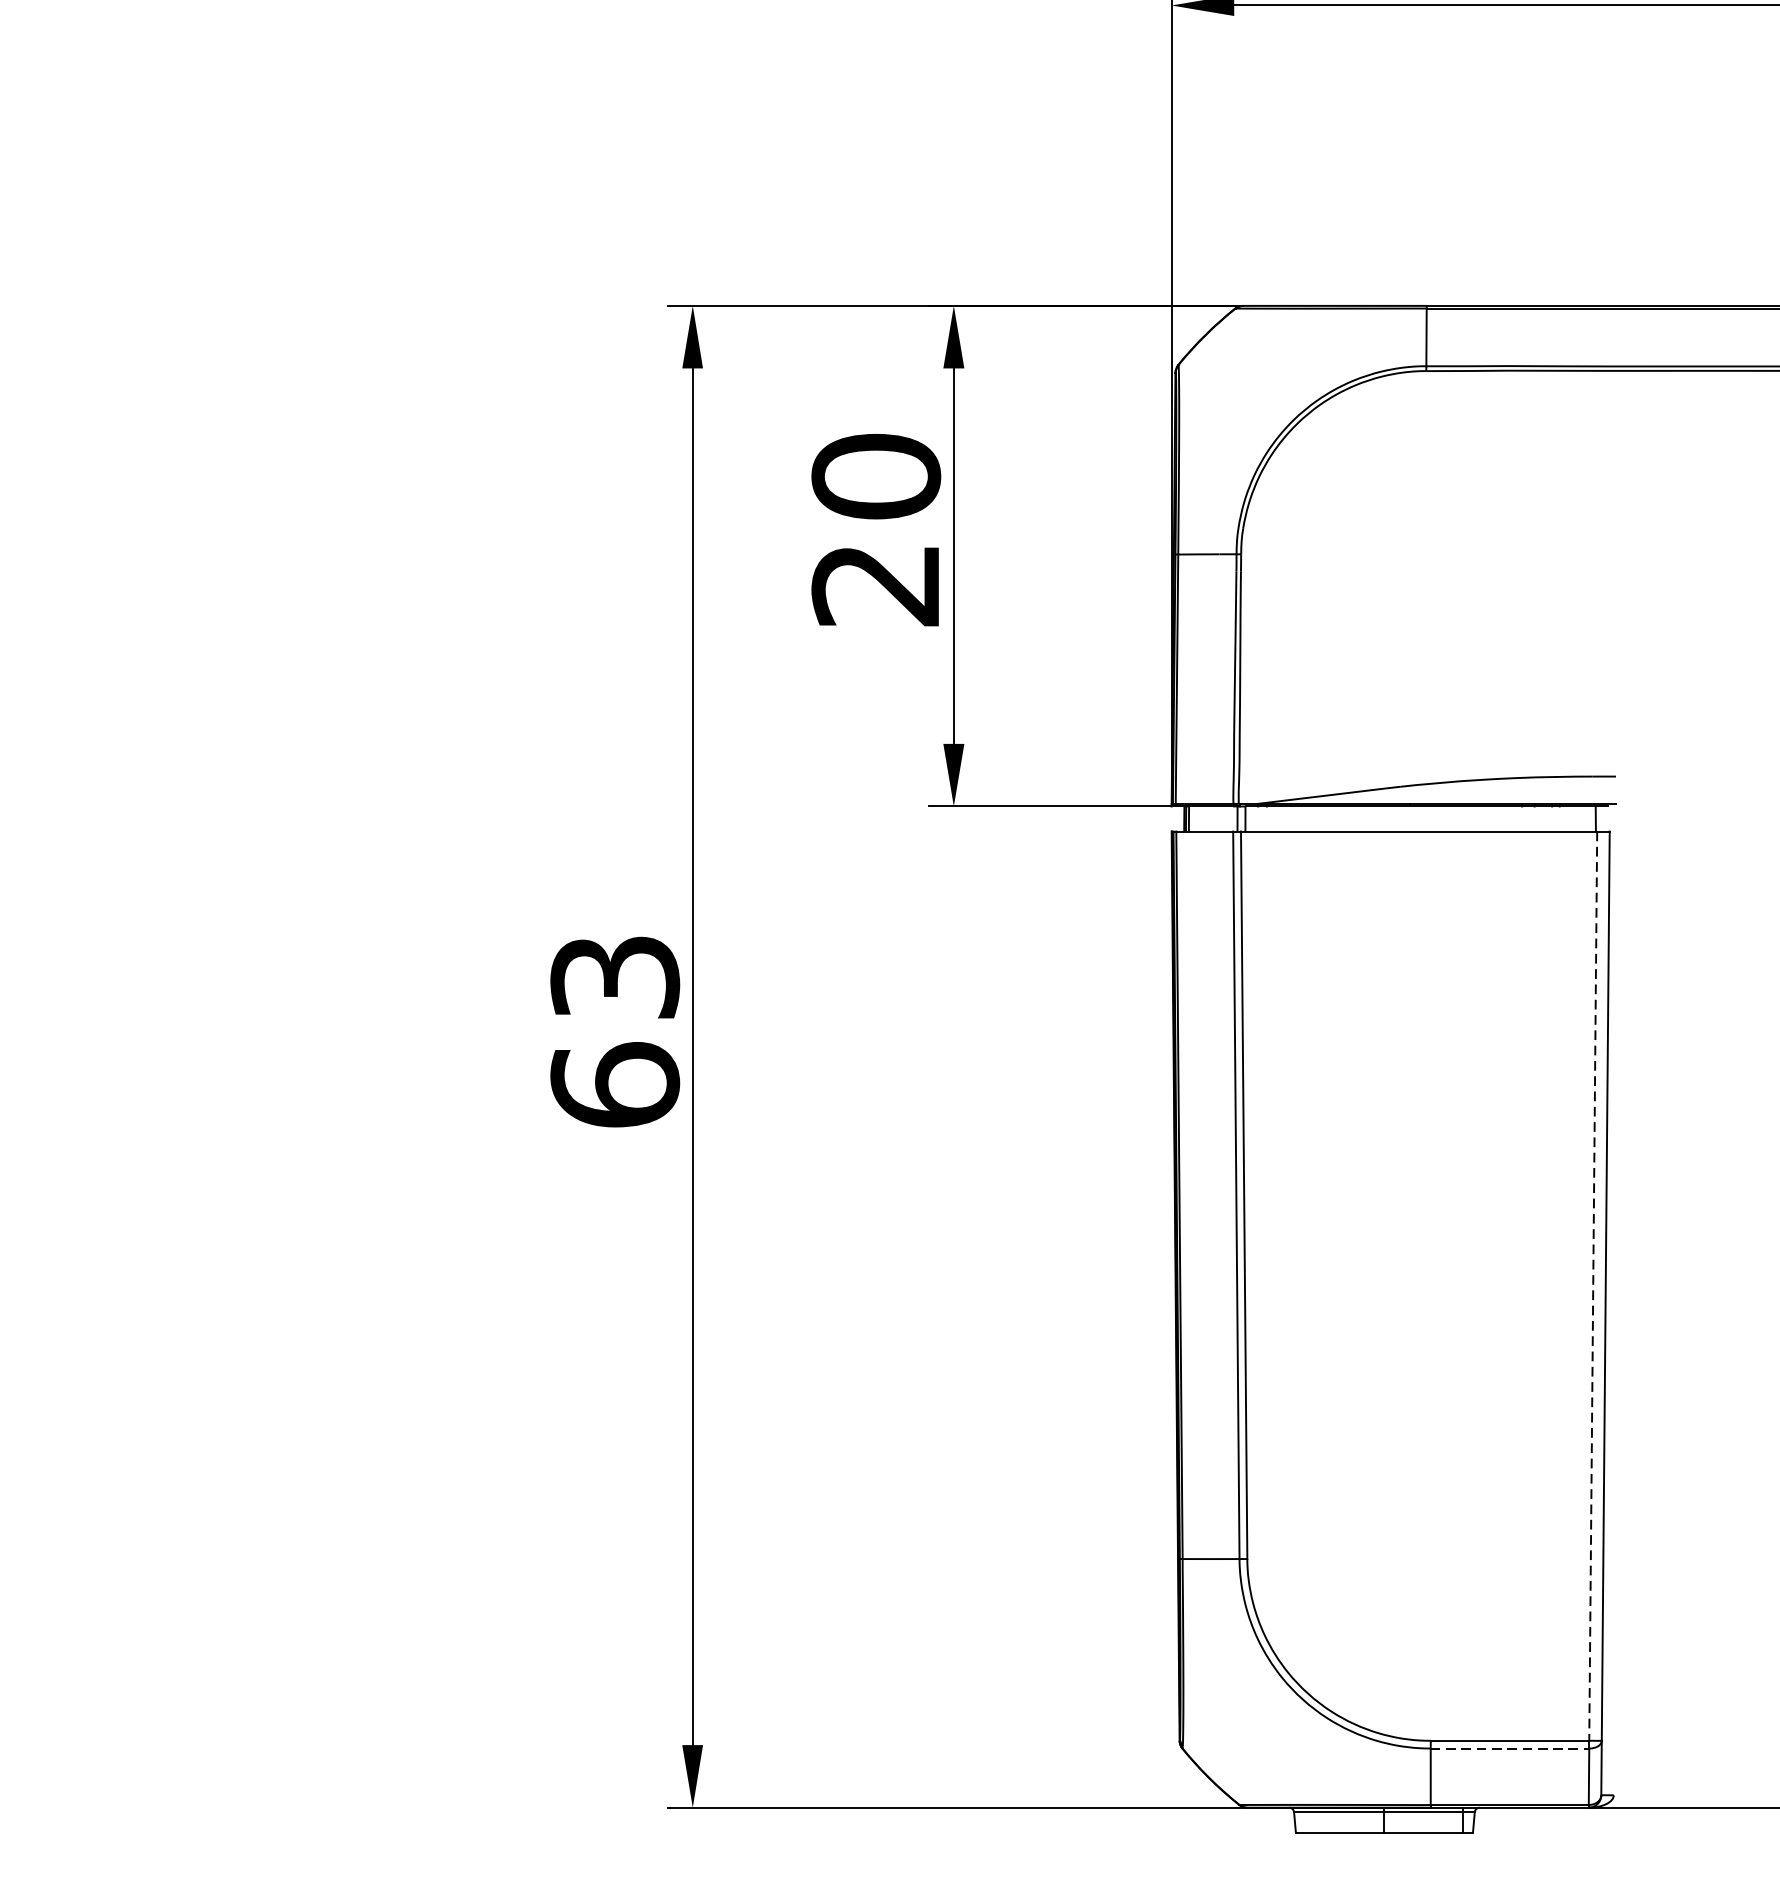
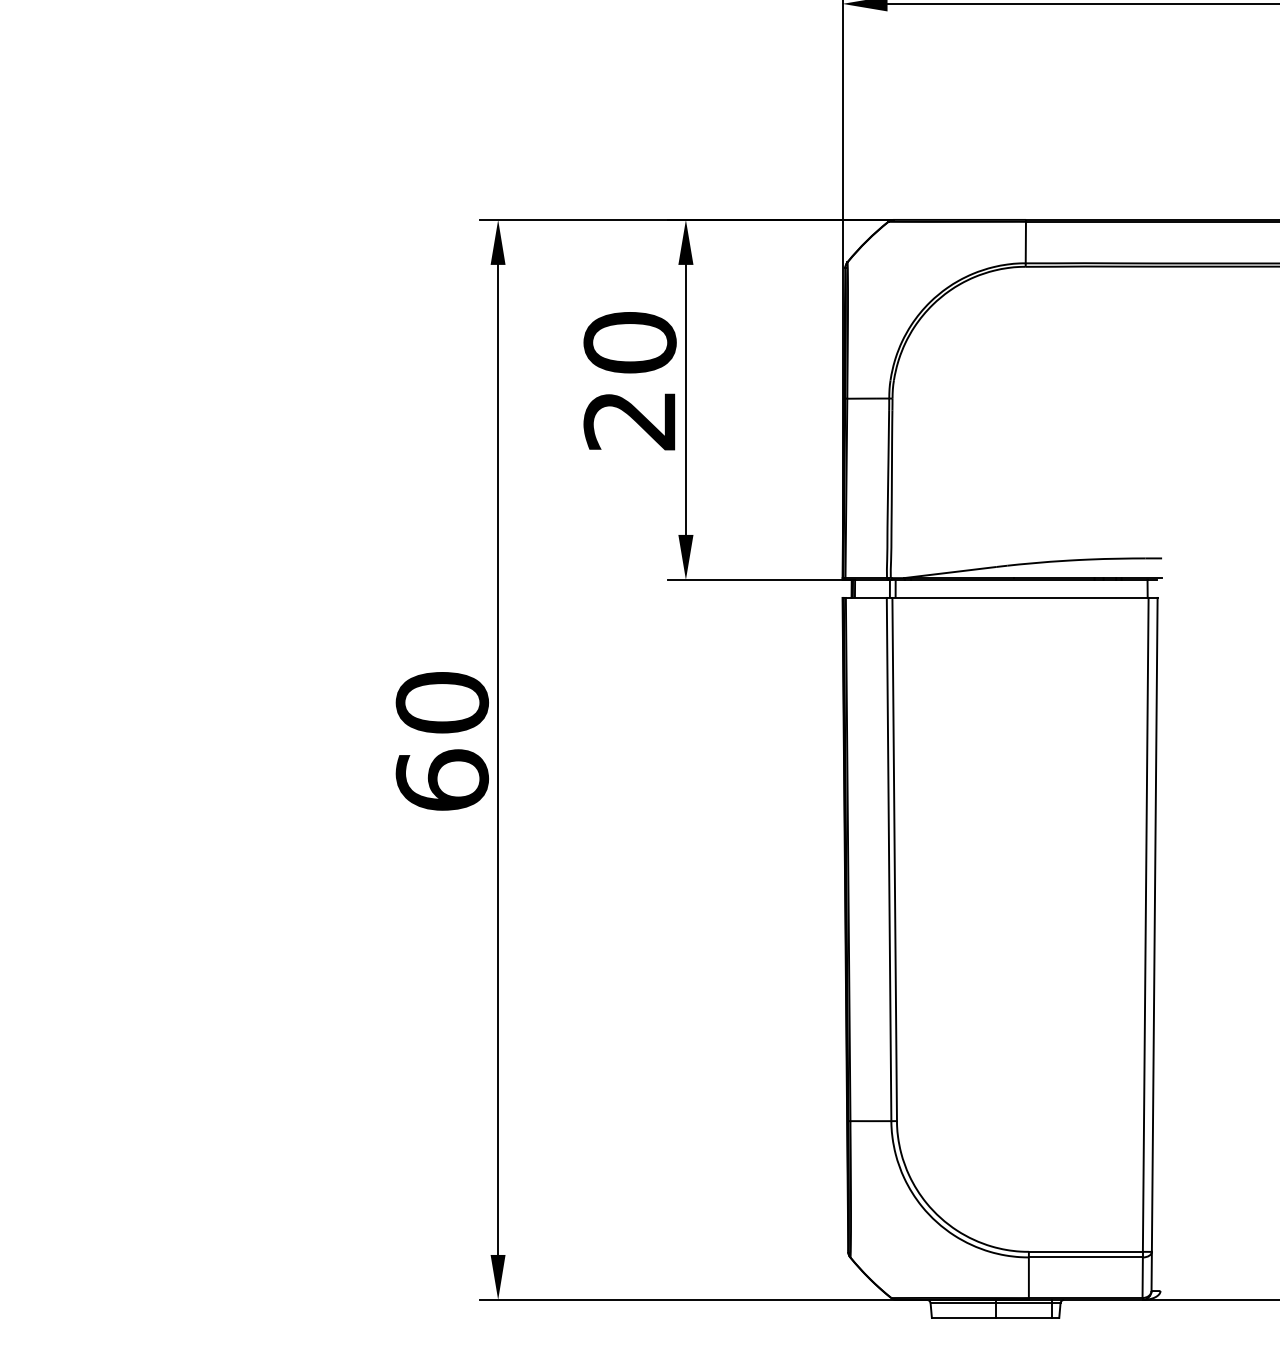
text: (615, 976) -> (442, 702), 63 -> 60
line: (1592, 1285) -> (1145, 924), dashed -> solid
line: (1510, 1748) -> (1086, 1257), dashed -> solid

